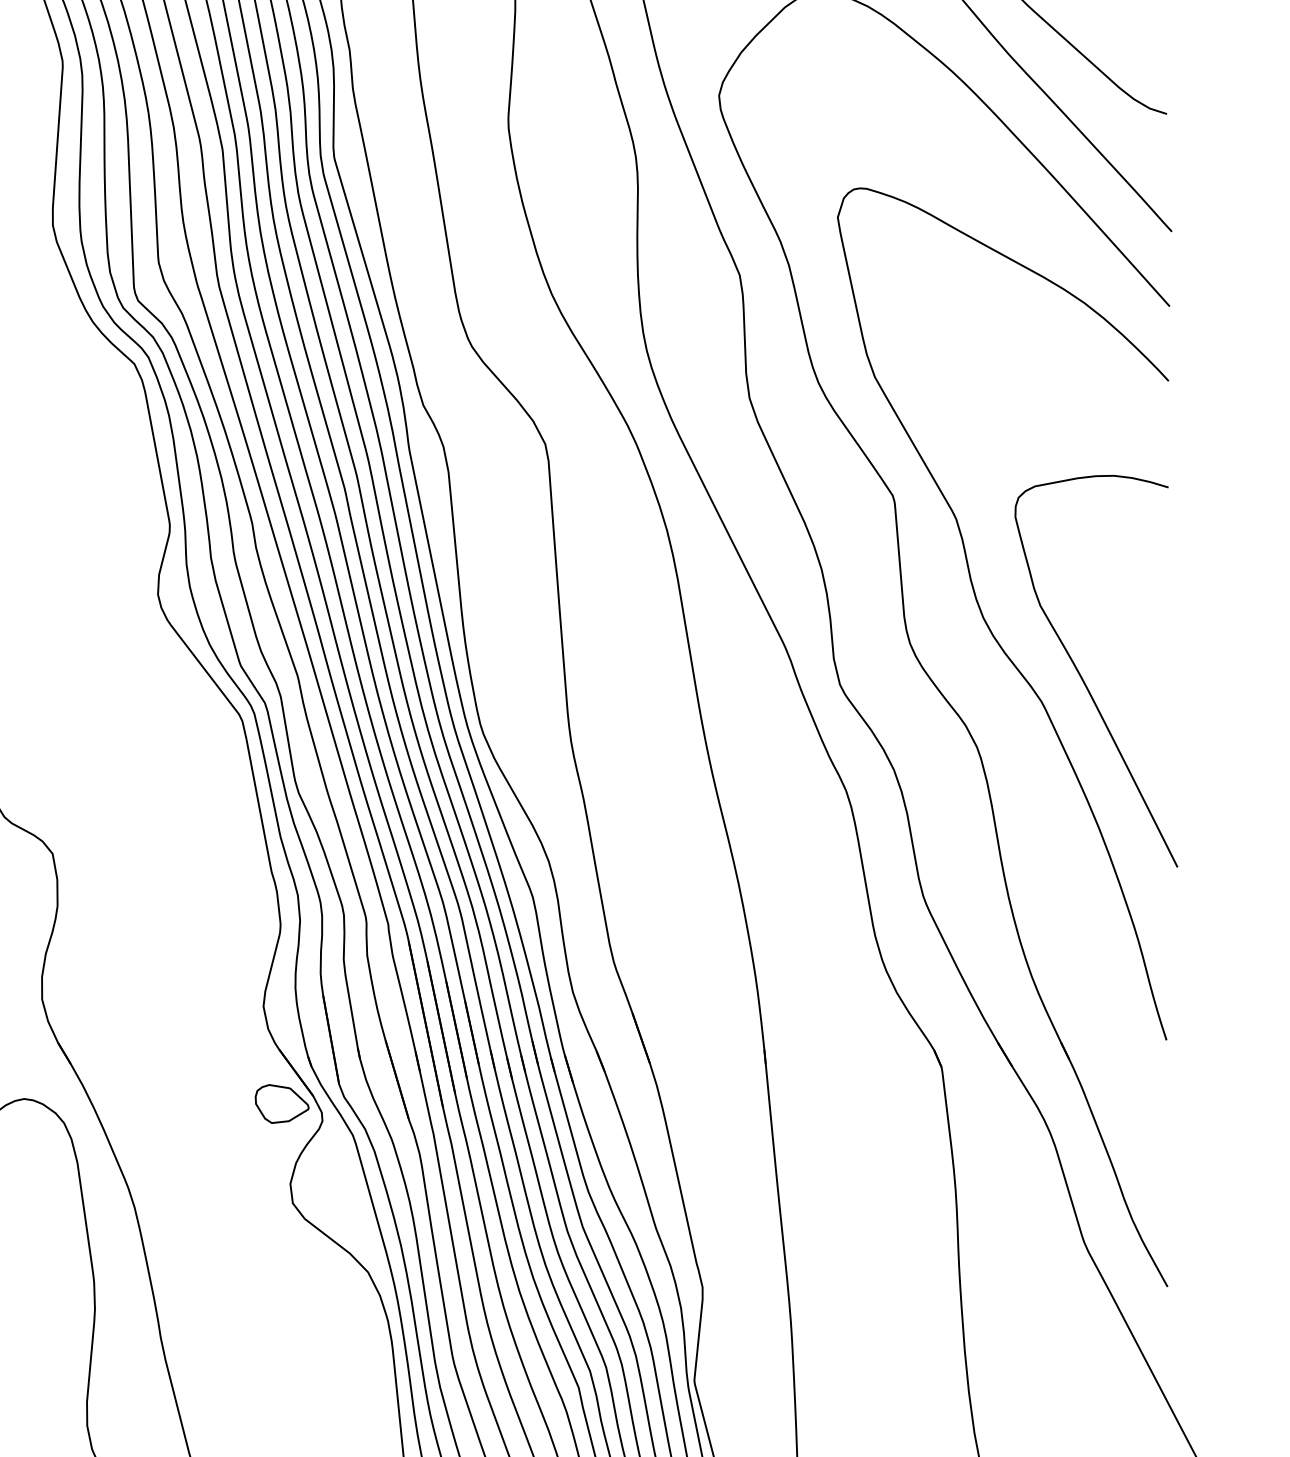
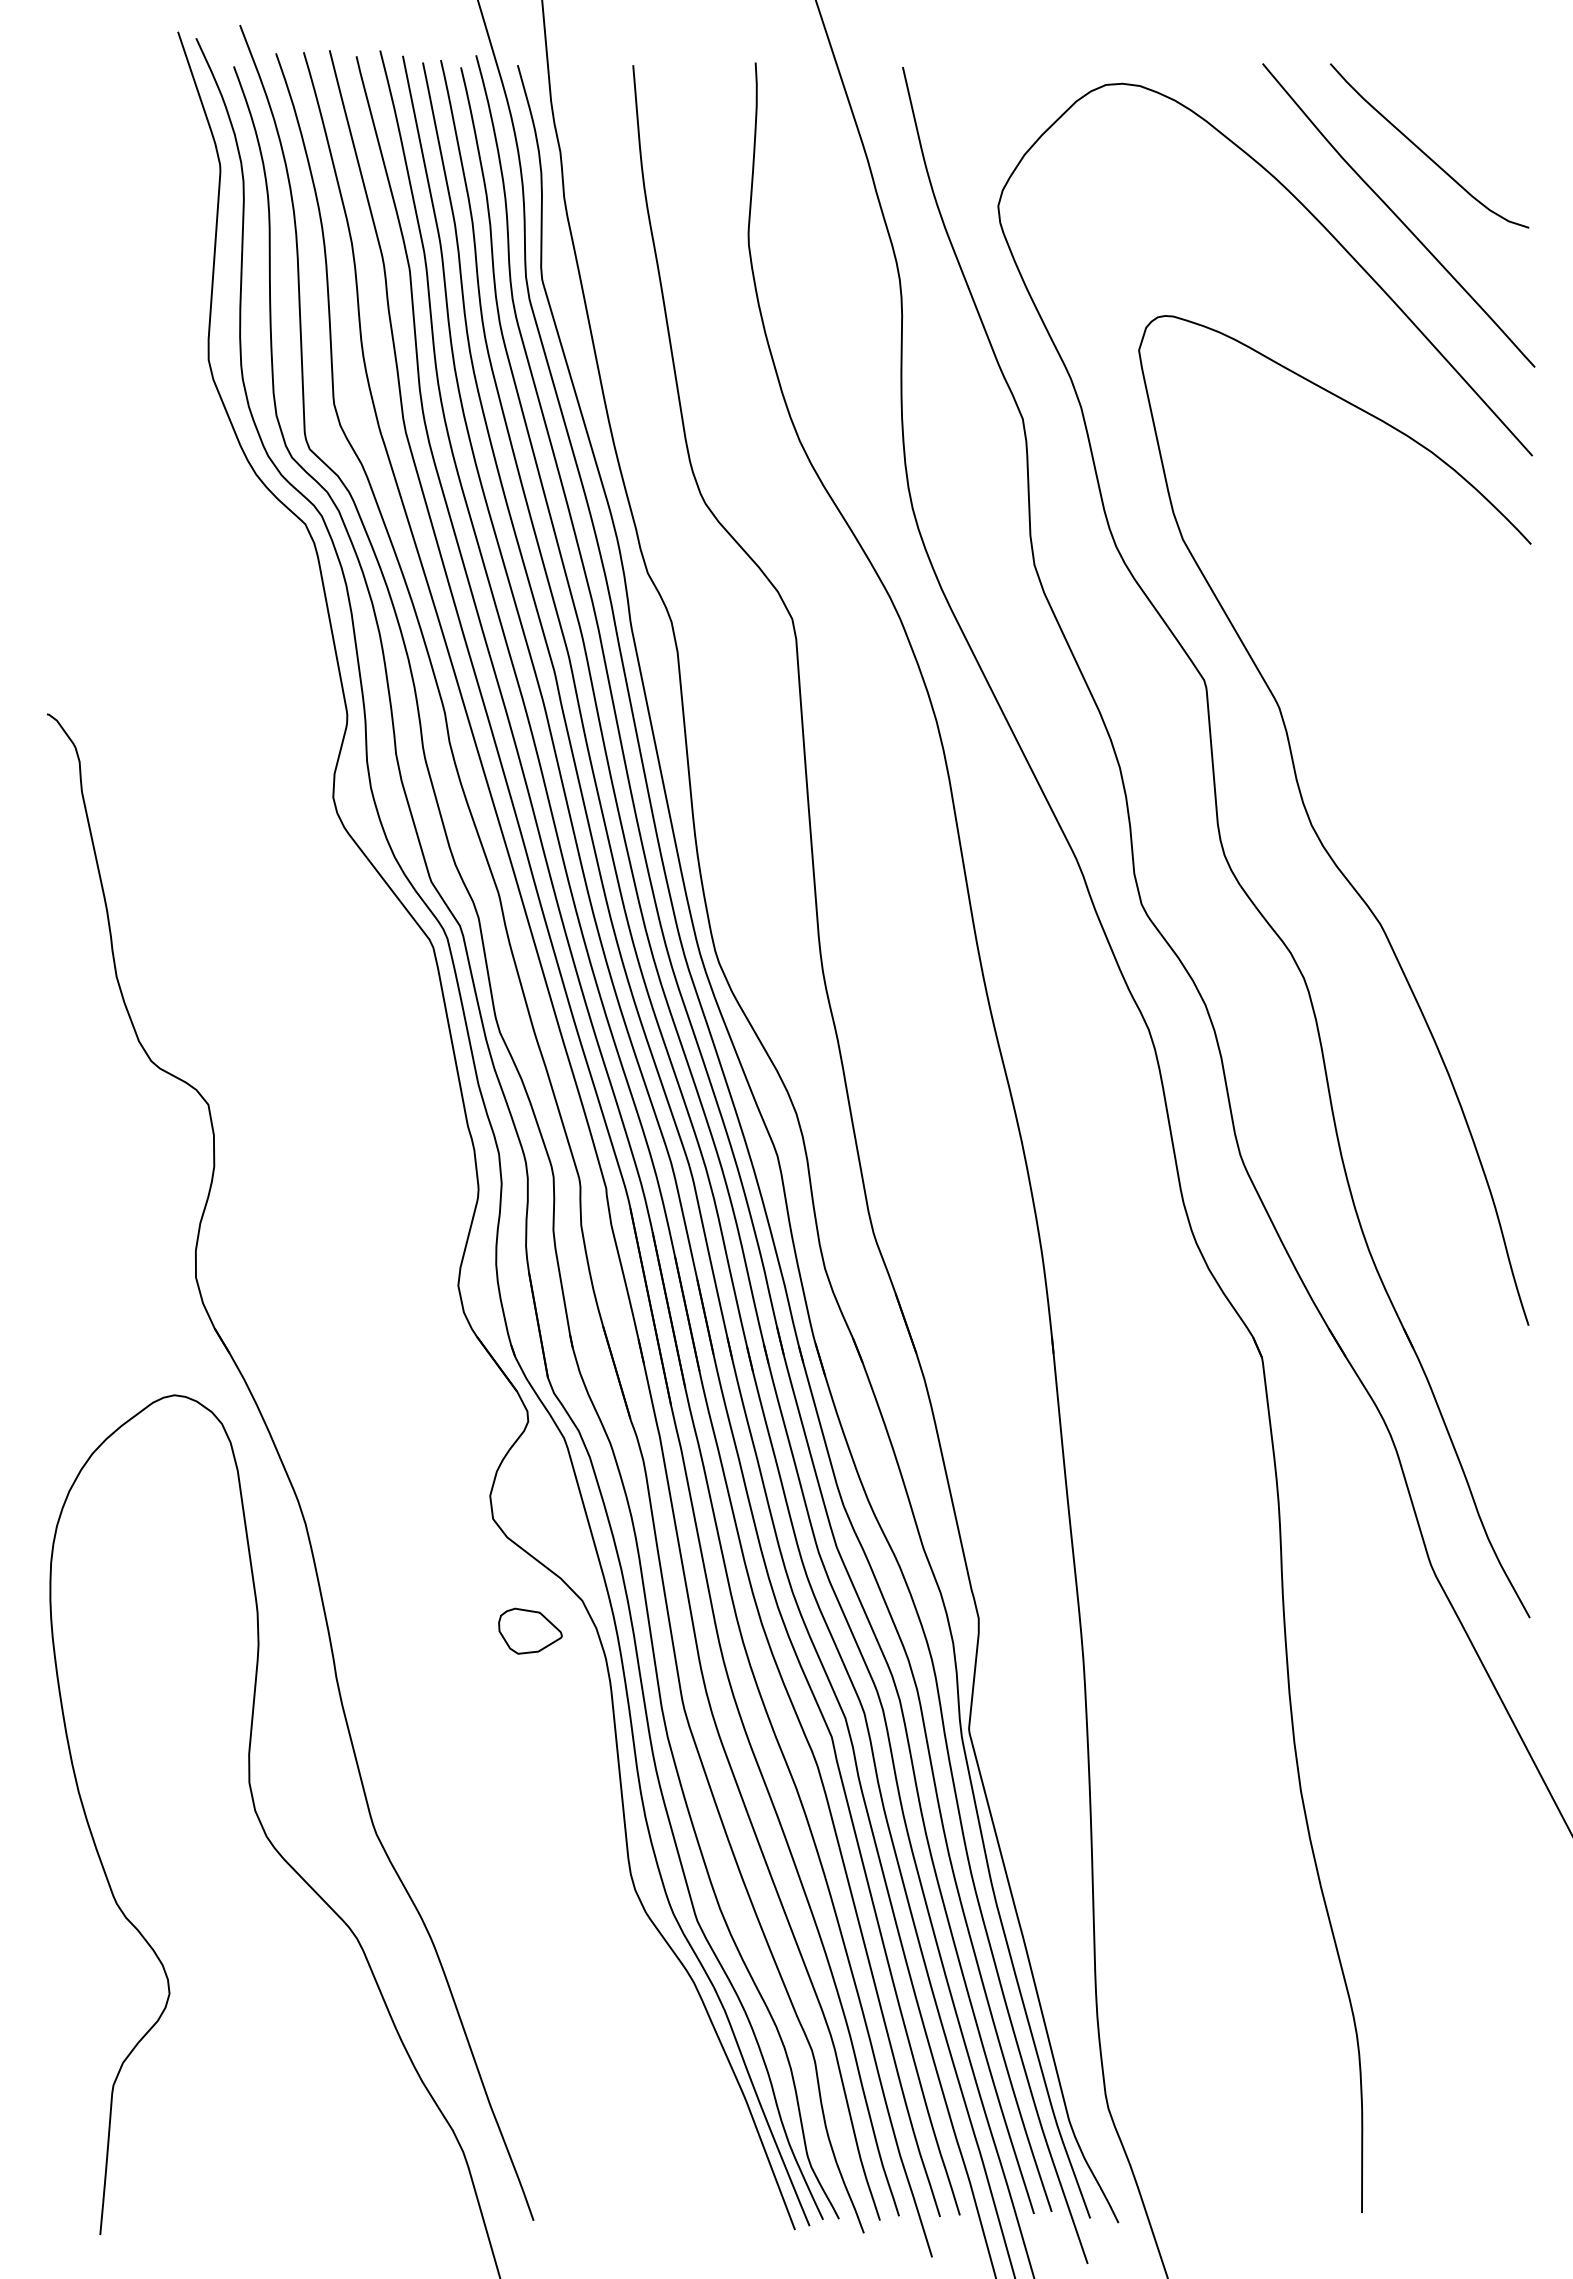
curve: (1082, 678) -> (1429, 896), removed
part: (282, 1103) -> (530, 1630), moved

